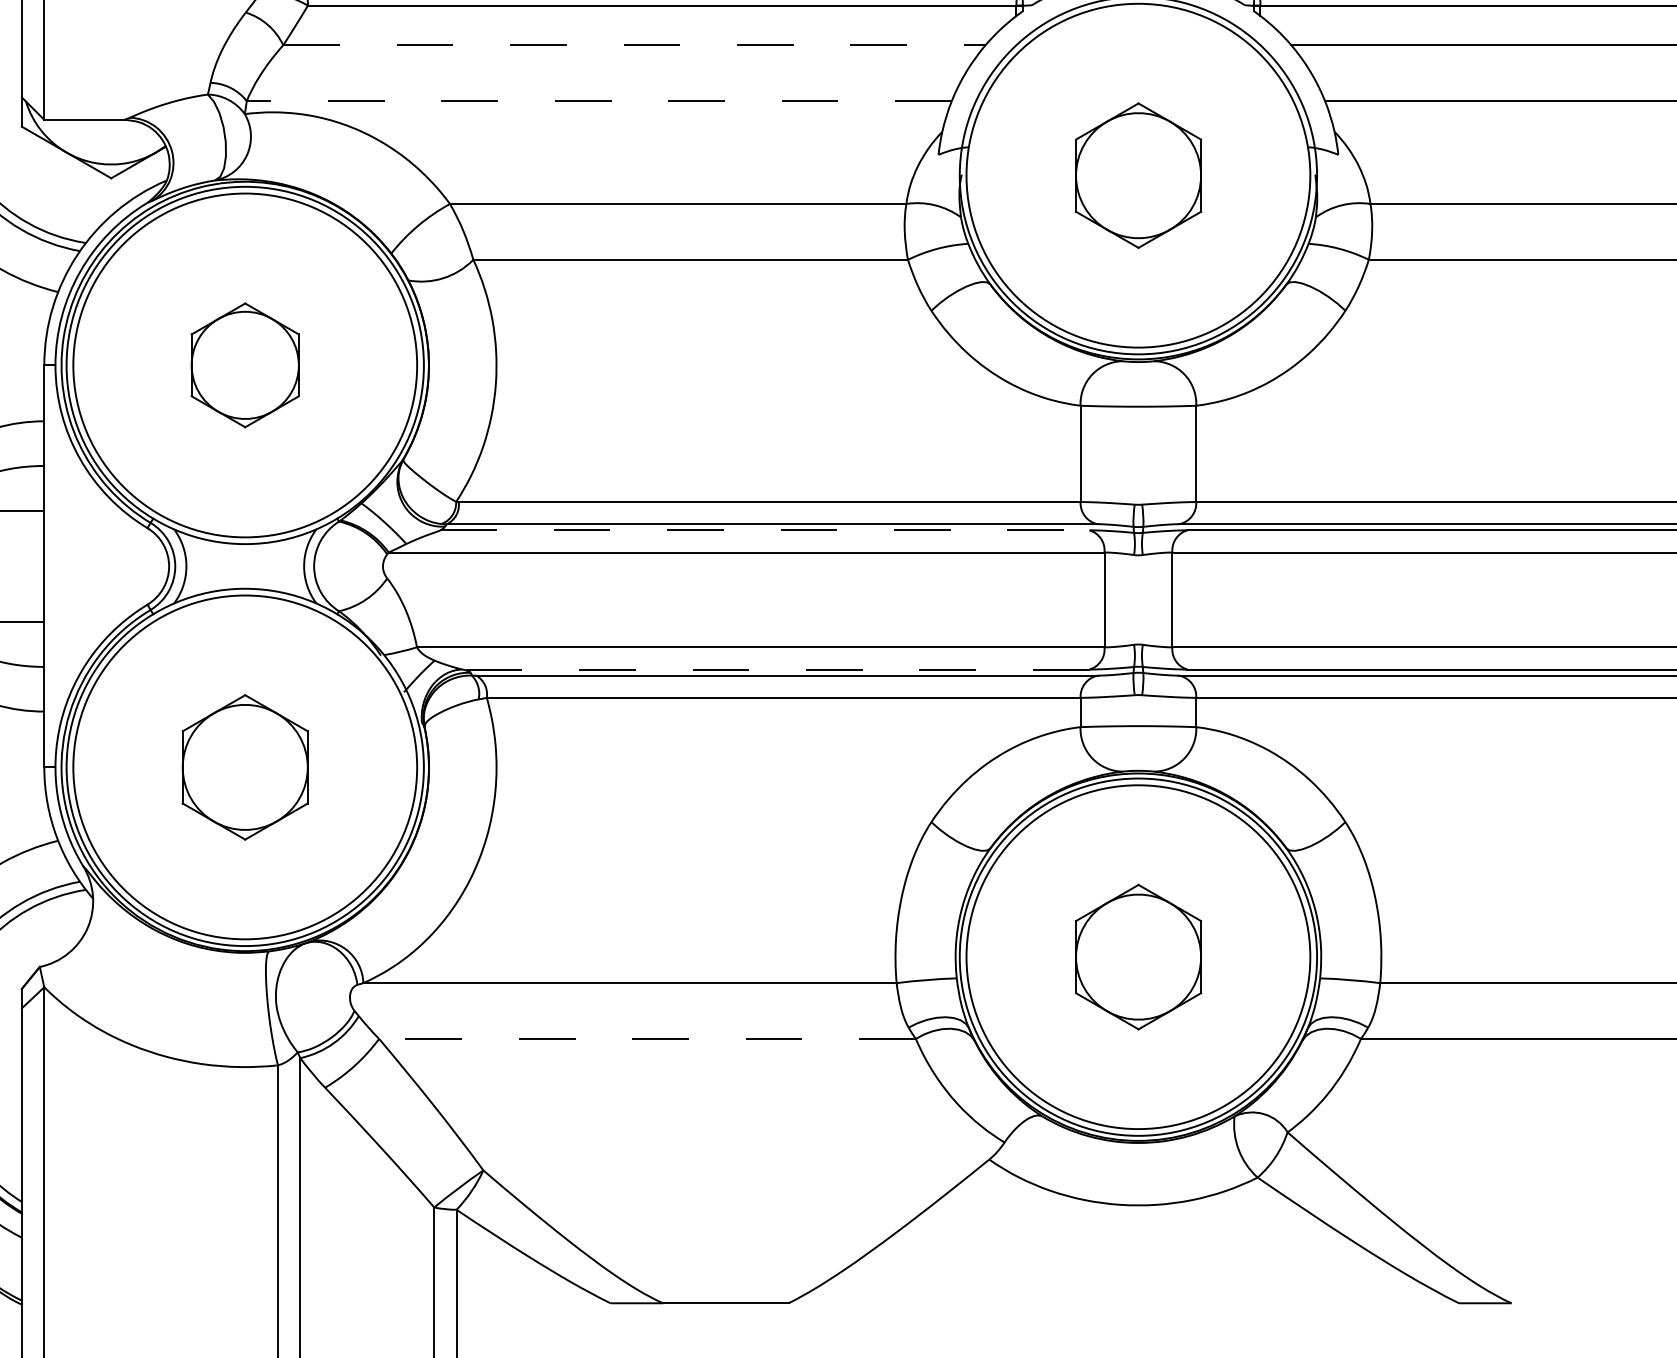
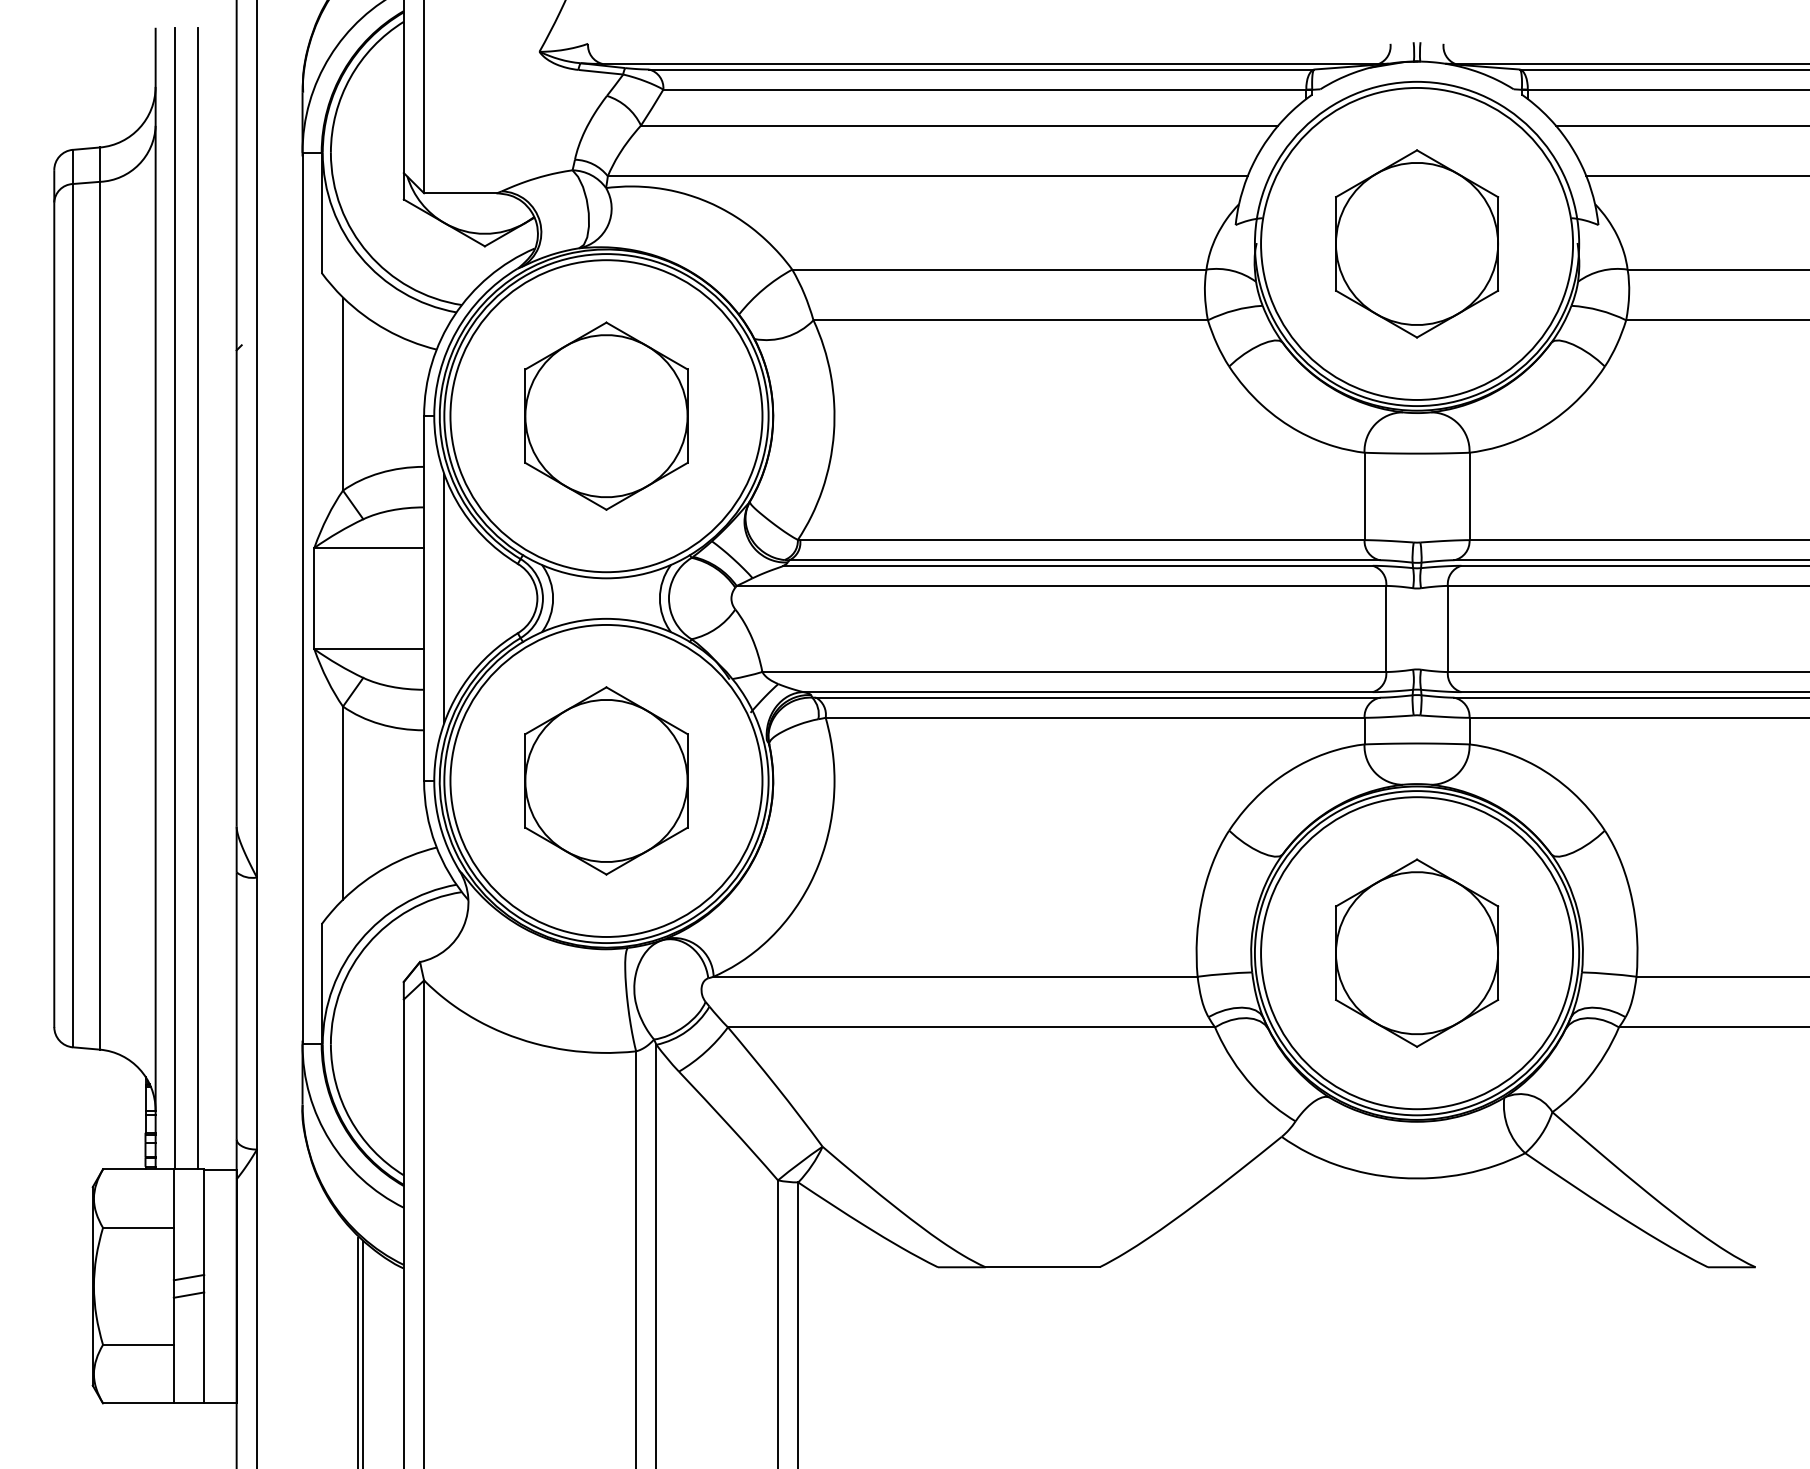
line: (634, 45) -> (959, 125), dashed -> solid
line: (598, 101) -> (927, 176), dashed -> solid
part: (1138, 175) -> (1417, 243), size x1.43
part: (245, 364) -> (606, 415), size x1.67
line: (765, 529) -> (1078, 565), dashed -> solid
line: (66, 566) -> (444, 598), added
line: (776, 669) -> (1088, 692), dashed -> solid
part: (245, 766) -> (606, 780), size x1.43
part: (1138, 956) -> (1417, 952), size x1.43
line: (647, 1039) -> (971, 1027), dashed -> solid

